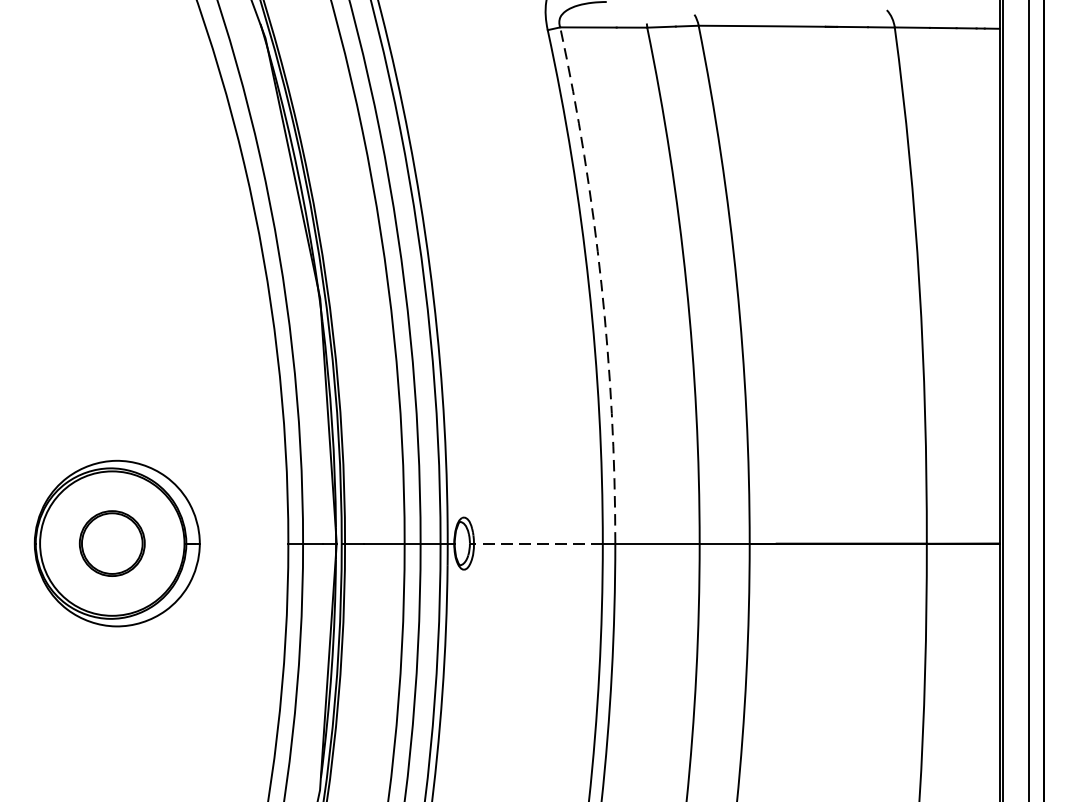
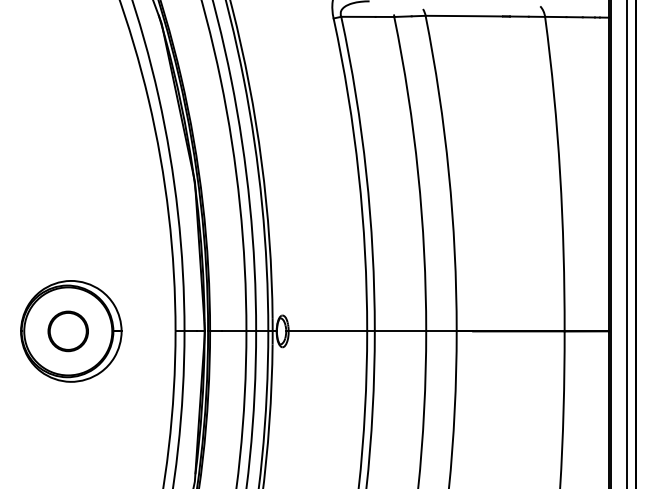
arc: (601, 284) -> (366, 173), dashed -> solid
line: (536, 543) -> (326, 331), dashed -> solid

